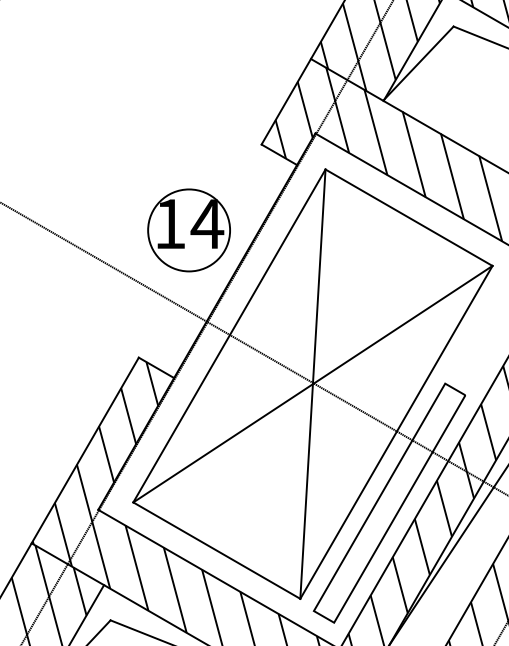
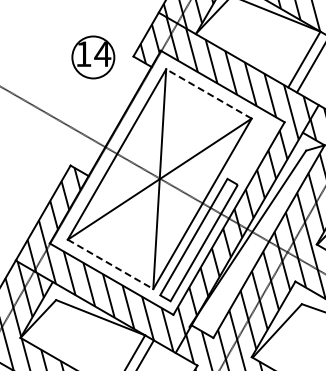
line: (408, 216) -> (208, 93), solid -> dashed
part: (189, 230) -> (93, 57), moved
line: (216, 550) -> (110, 264), solid -> dashed

